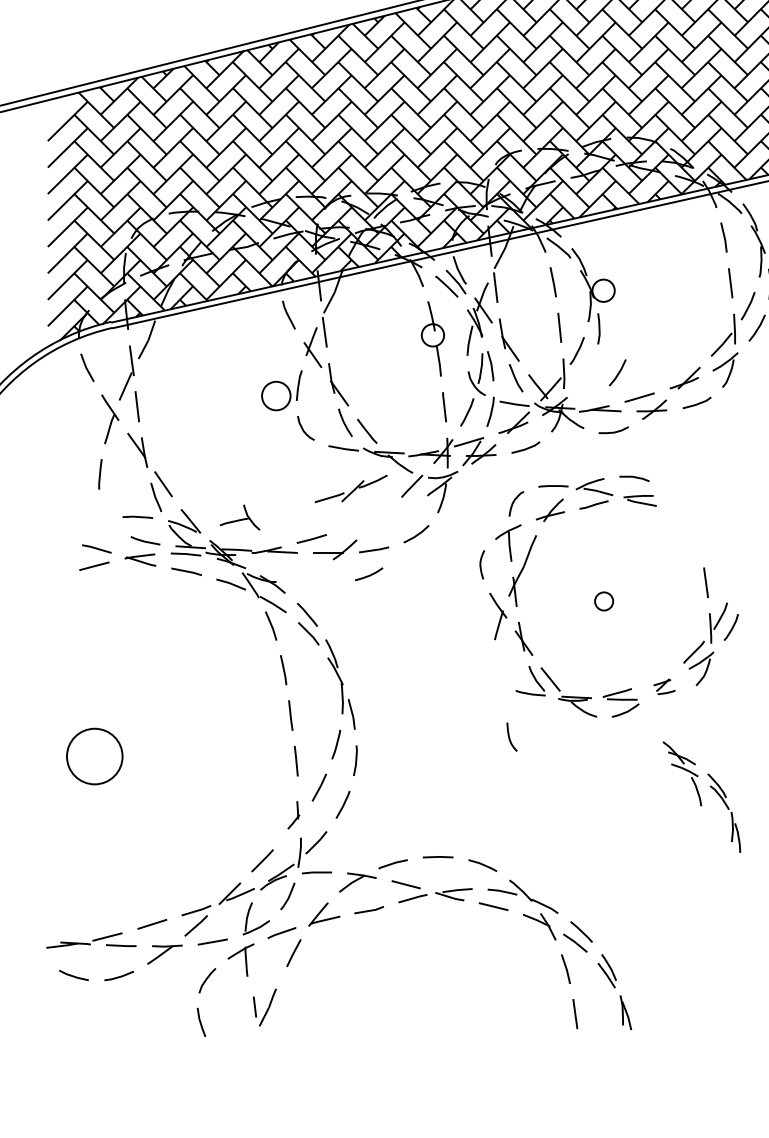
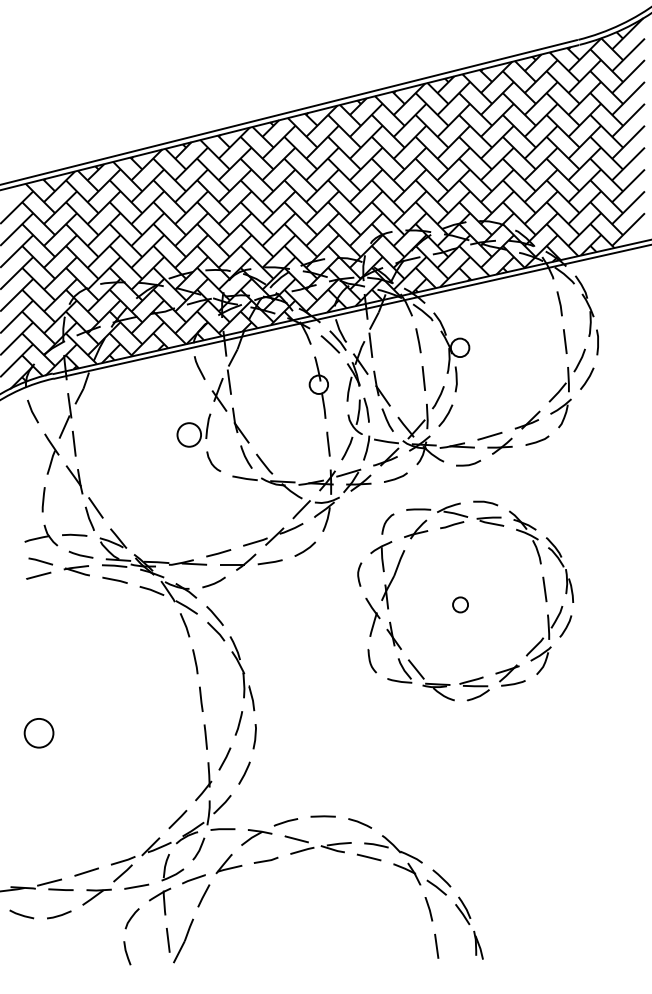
line: (618, 372) -> (446, 415), moved
part: (351, 488) -> (273, 534), moved
part: (240, 517) -> (41, 535), moved
line: (369, 574) -> (214, 582), moved
part: (664, 686) -> (510, 675), size x1.67
curve: (509, 737) -> (370, 661), moved
circle: (94, 755) -> (38, 732), size x0.62
part: (701, 796) -> (541, 556), moved
part: (293, 814) -> (203, 781), size x1.67
part: (264, 1006) -> (179, 940), size x1.43

